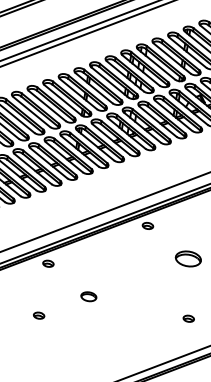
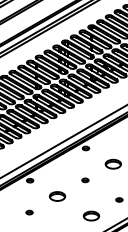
part: (138, 278) -> (85, 180), added
part: (88, 296) -> (57, 196), size x1.67
part: (139, 336) -> (91, 215), added

